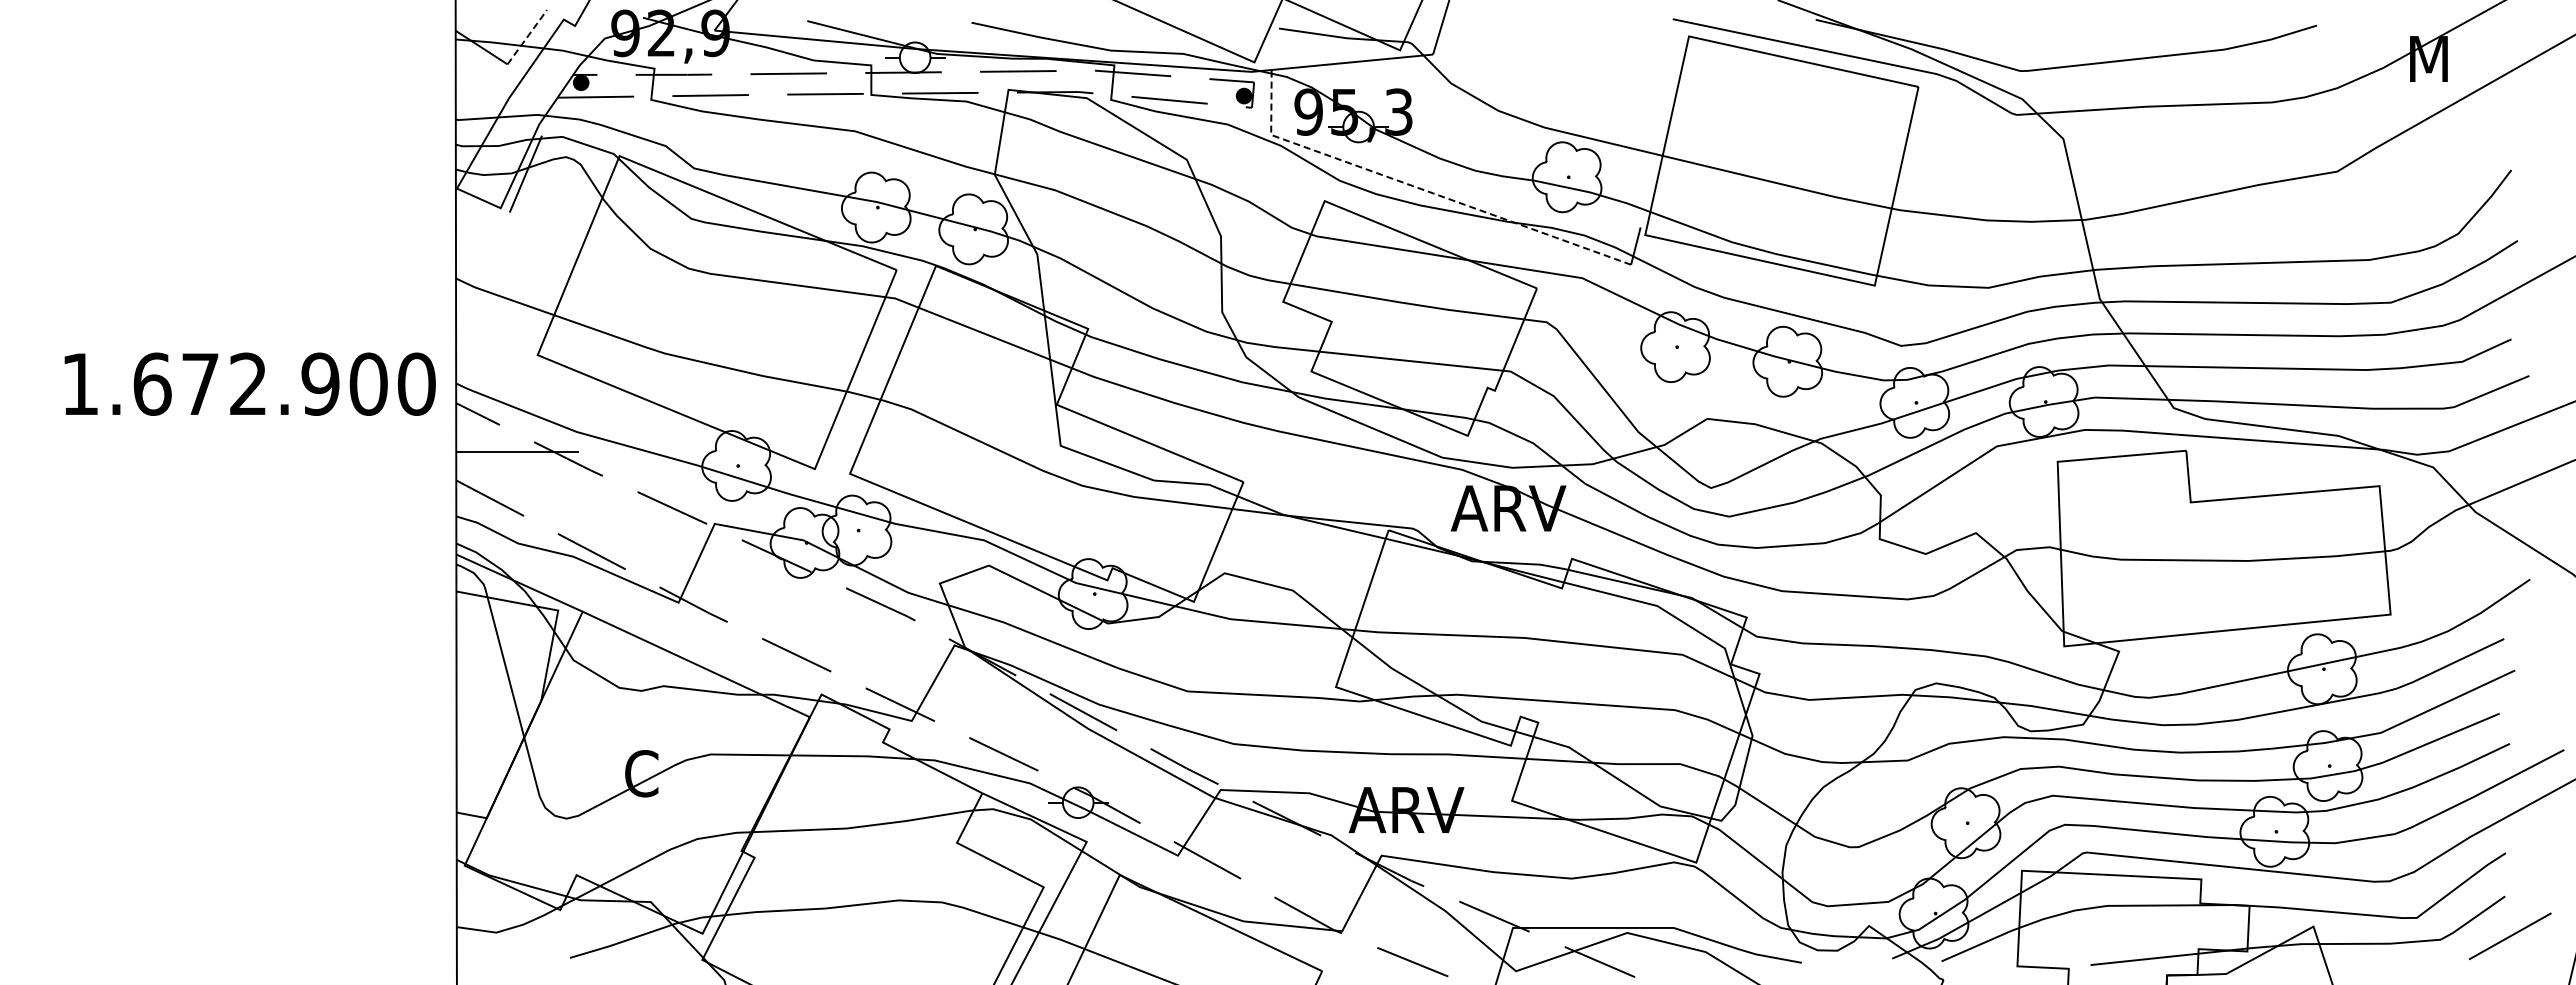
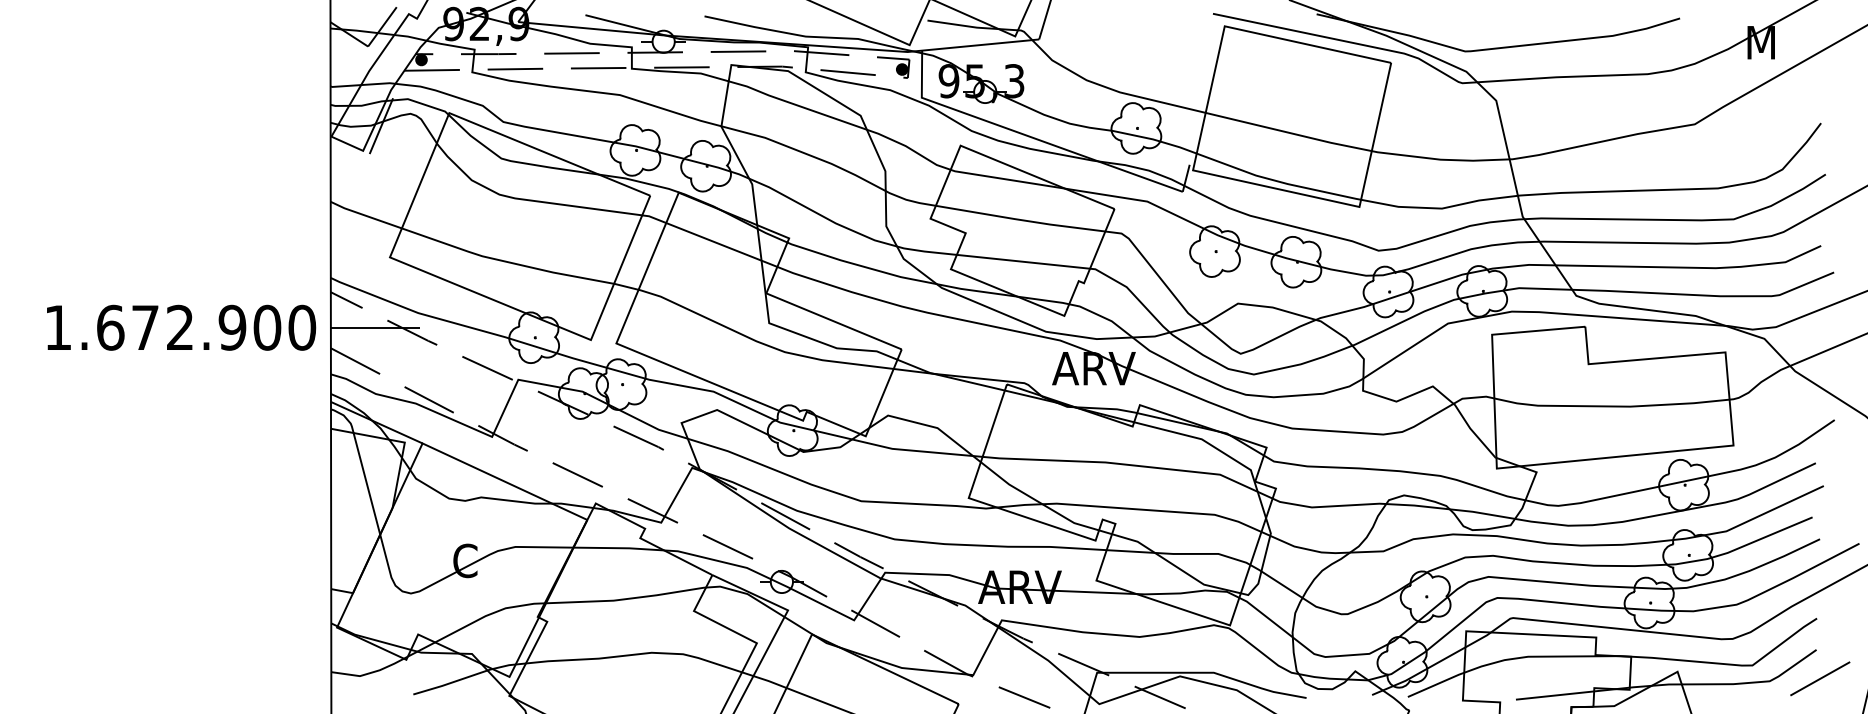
line: (527, 37) -> (382, 27), dashed -> solid
line: (1419, 188) -> (1029, 136), dashed -> solid
text: (249, 383) -> (180, 327), moved

